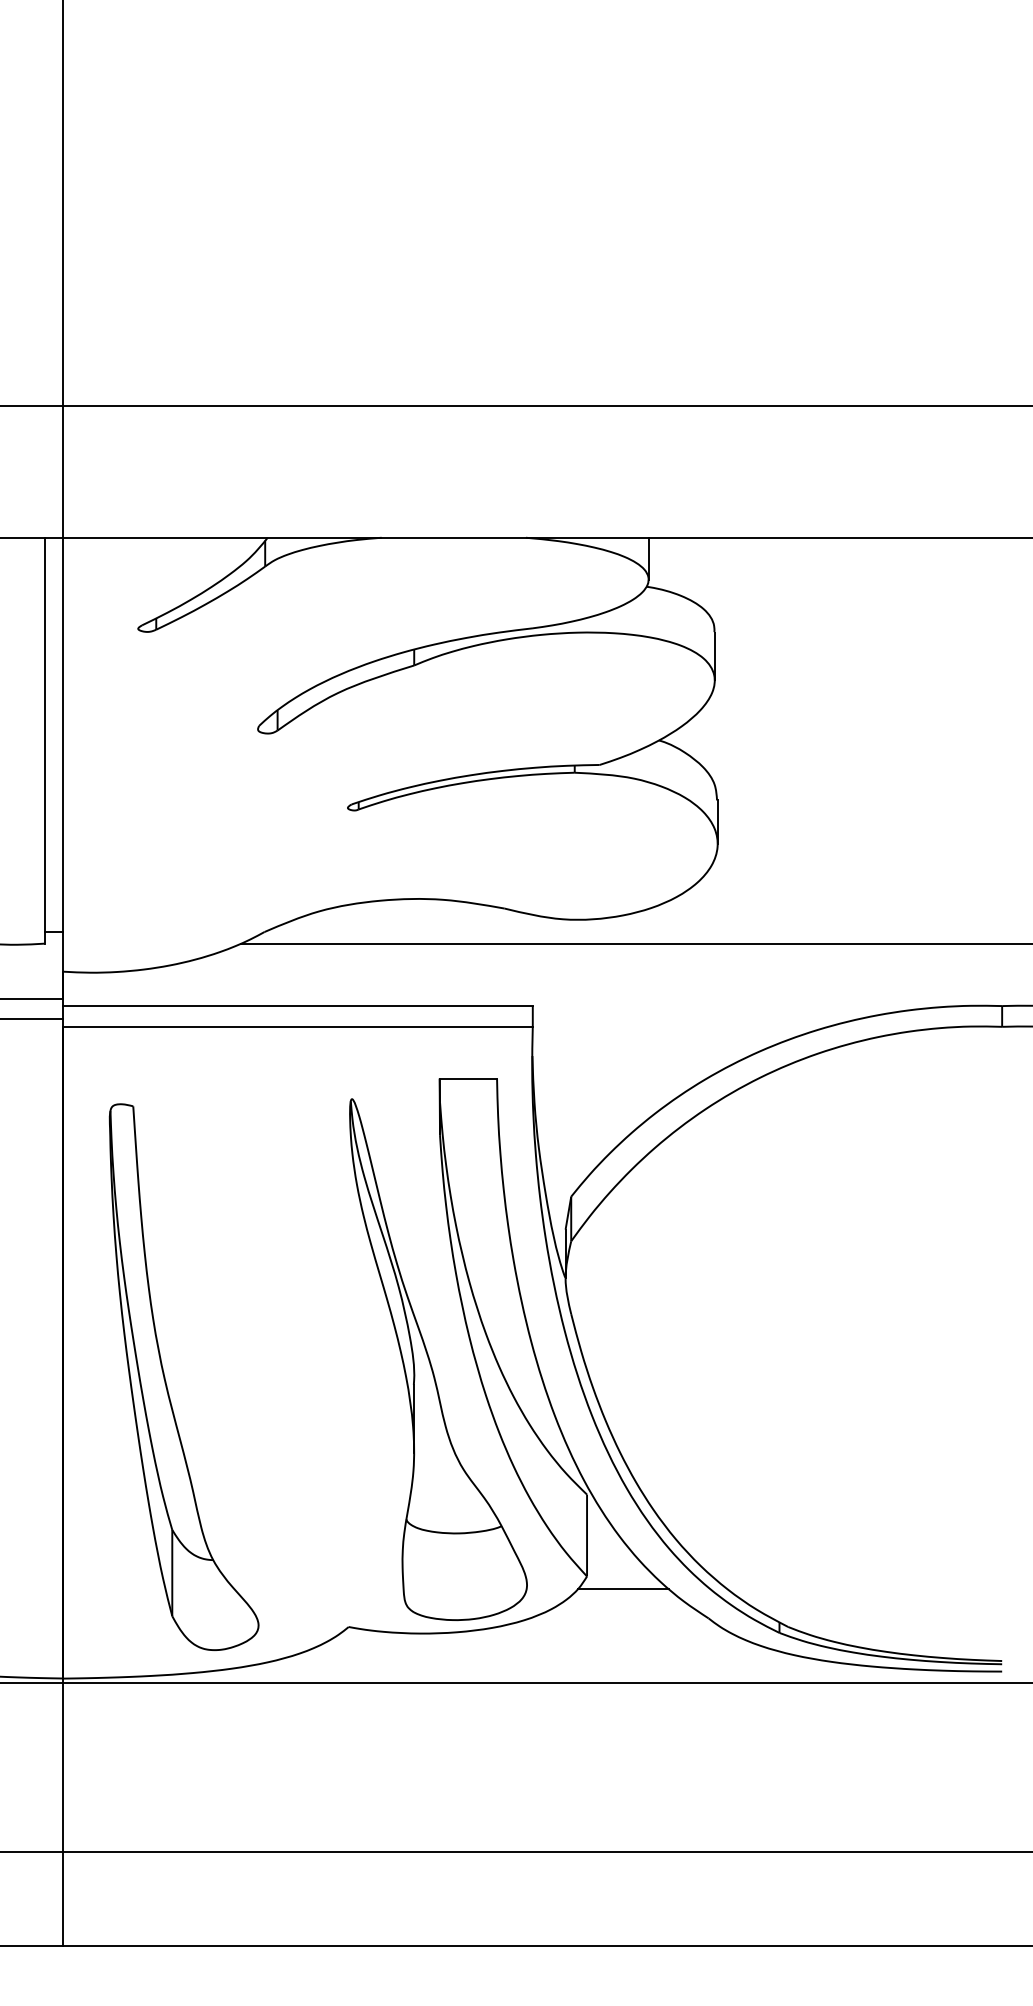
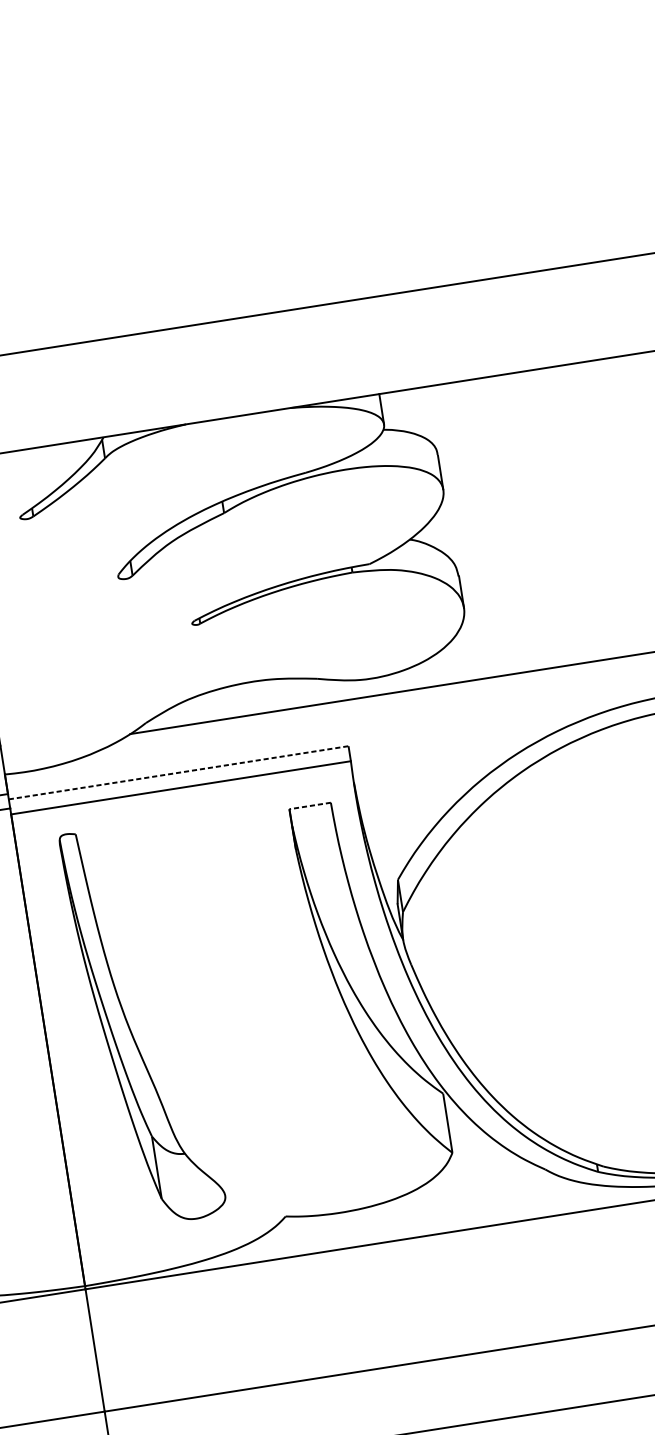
line: (298, 1006) -> (179, 773), solid -> dashed
line: (468, 1078) -> (310, 805), solid -> dashed
part: (430, 1359) -> (314, 1013), removed
part: (166, 1381) -> (130, 1029), moved
line: (623, 1589) -> (480, 1158), removed

